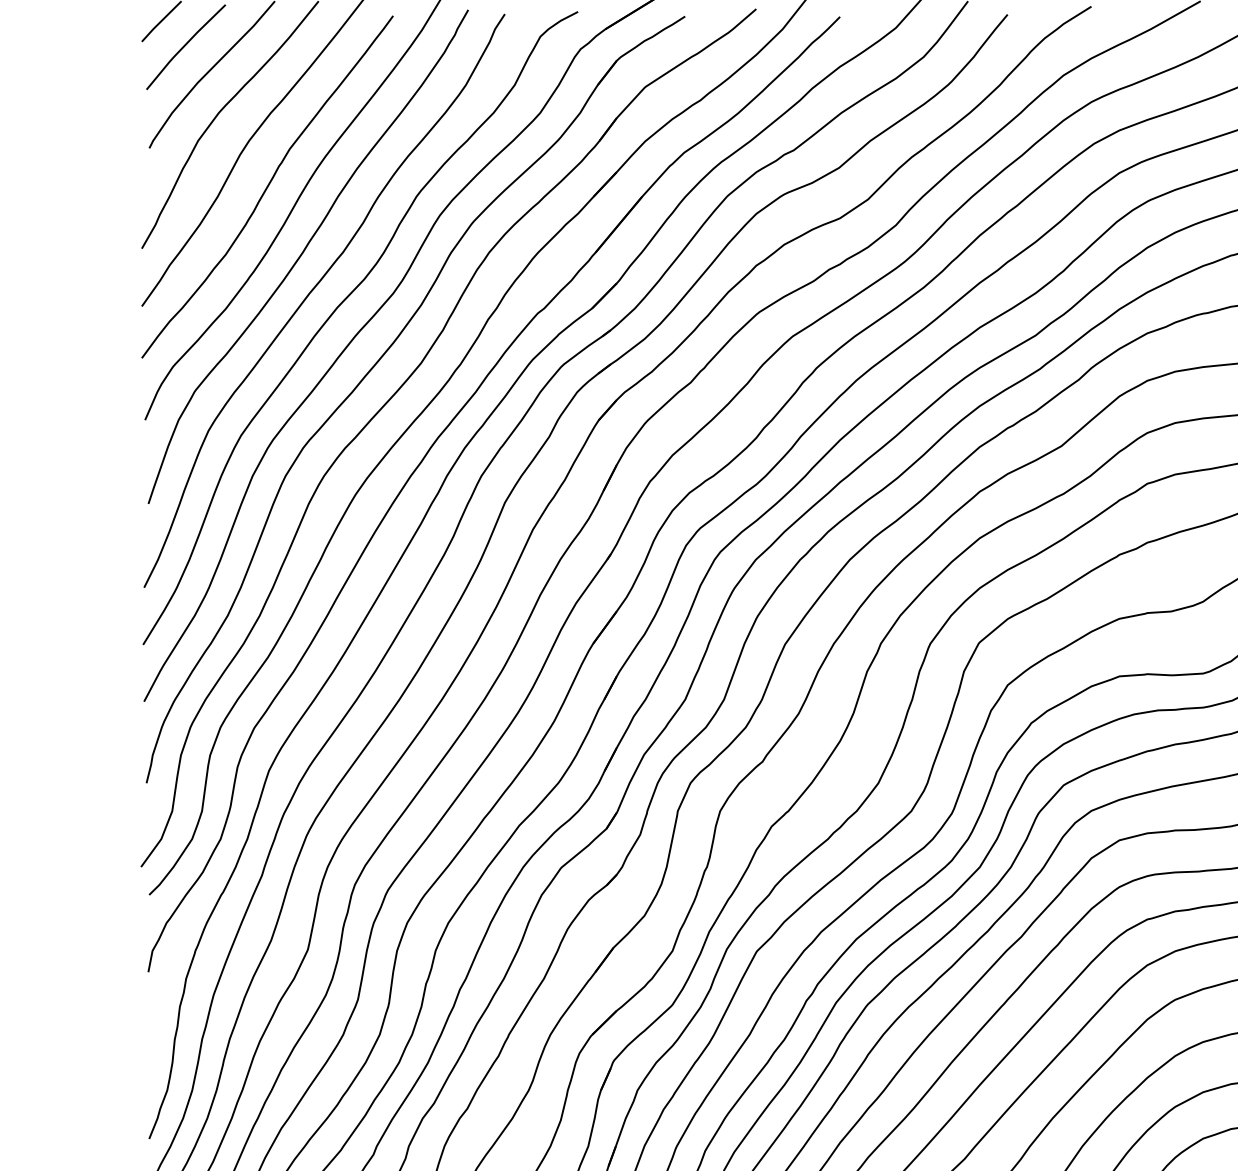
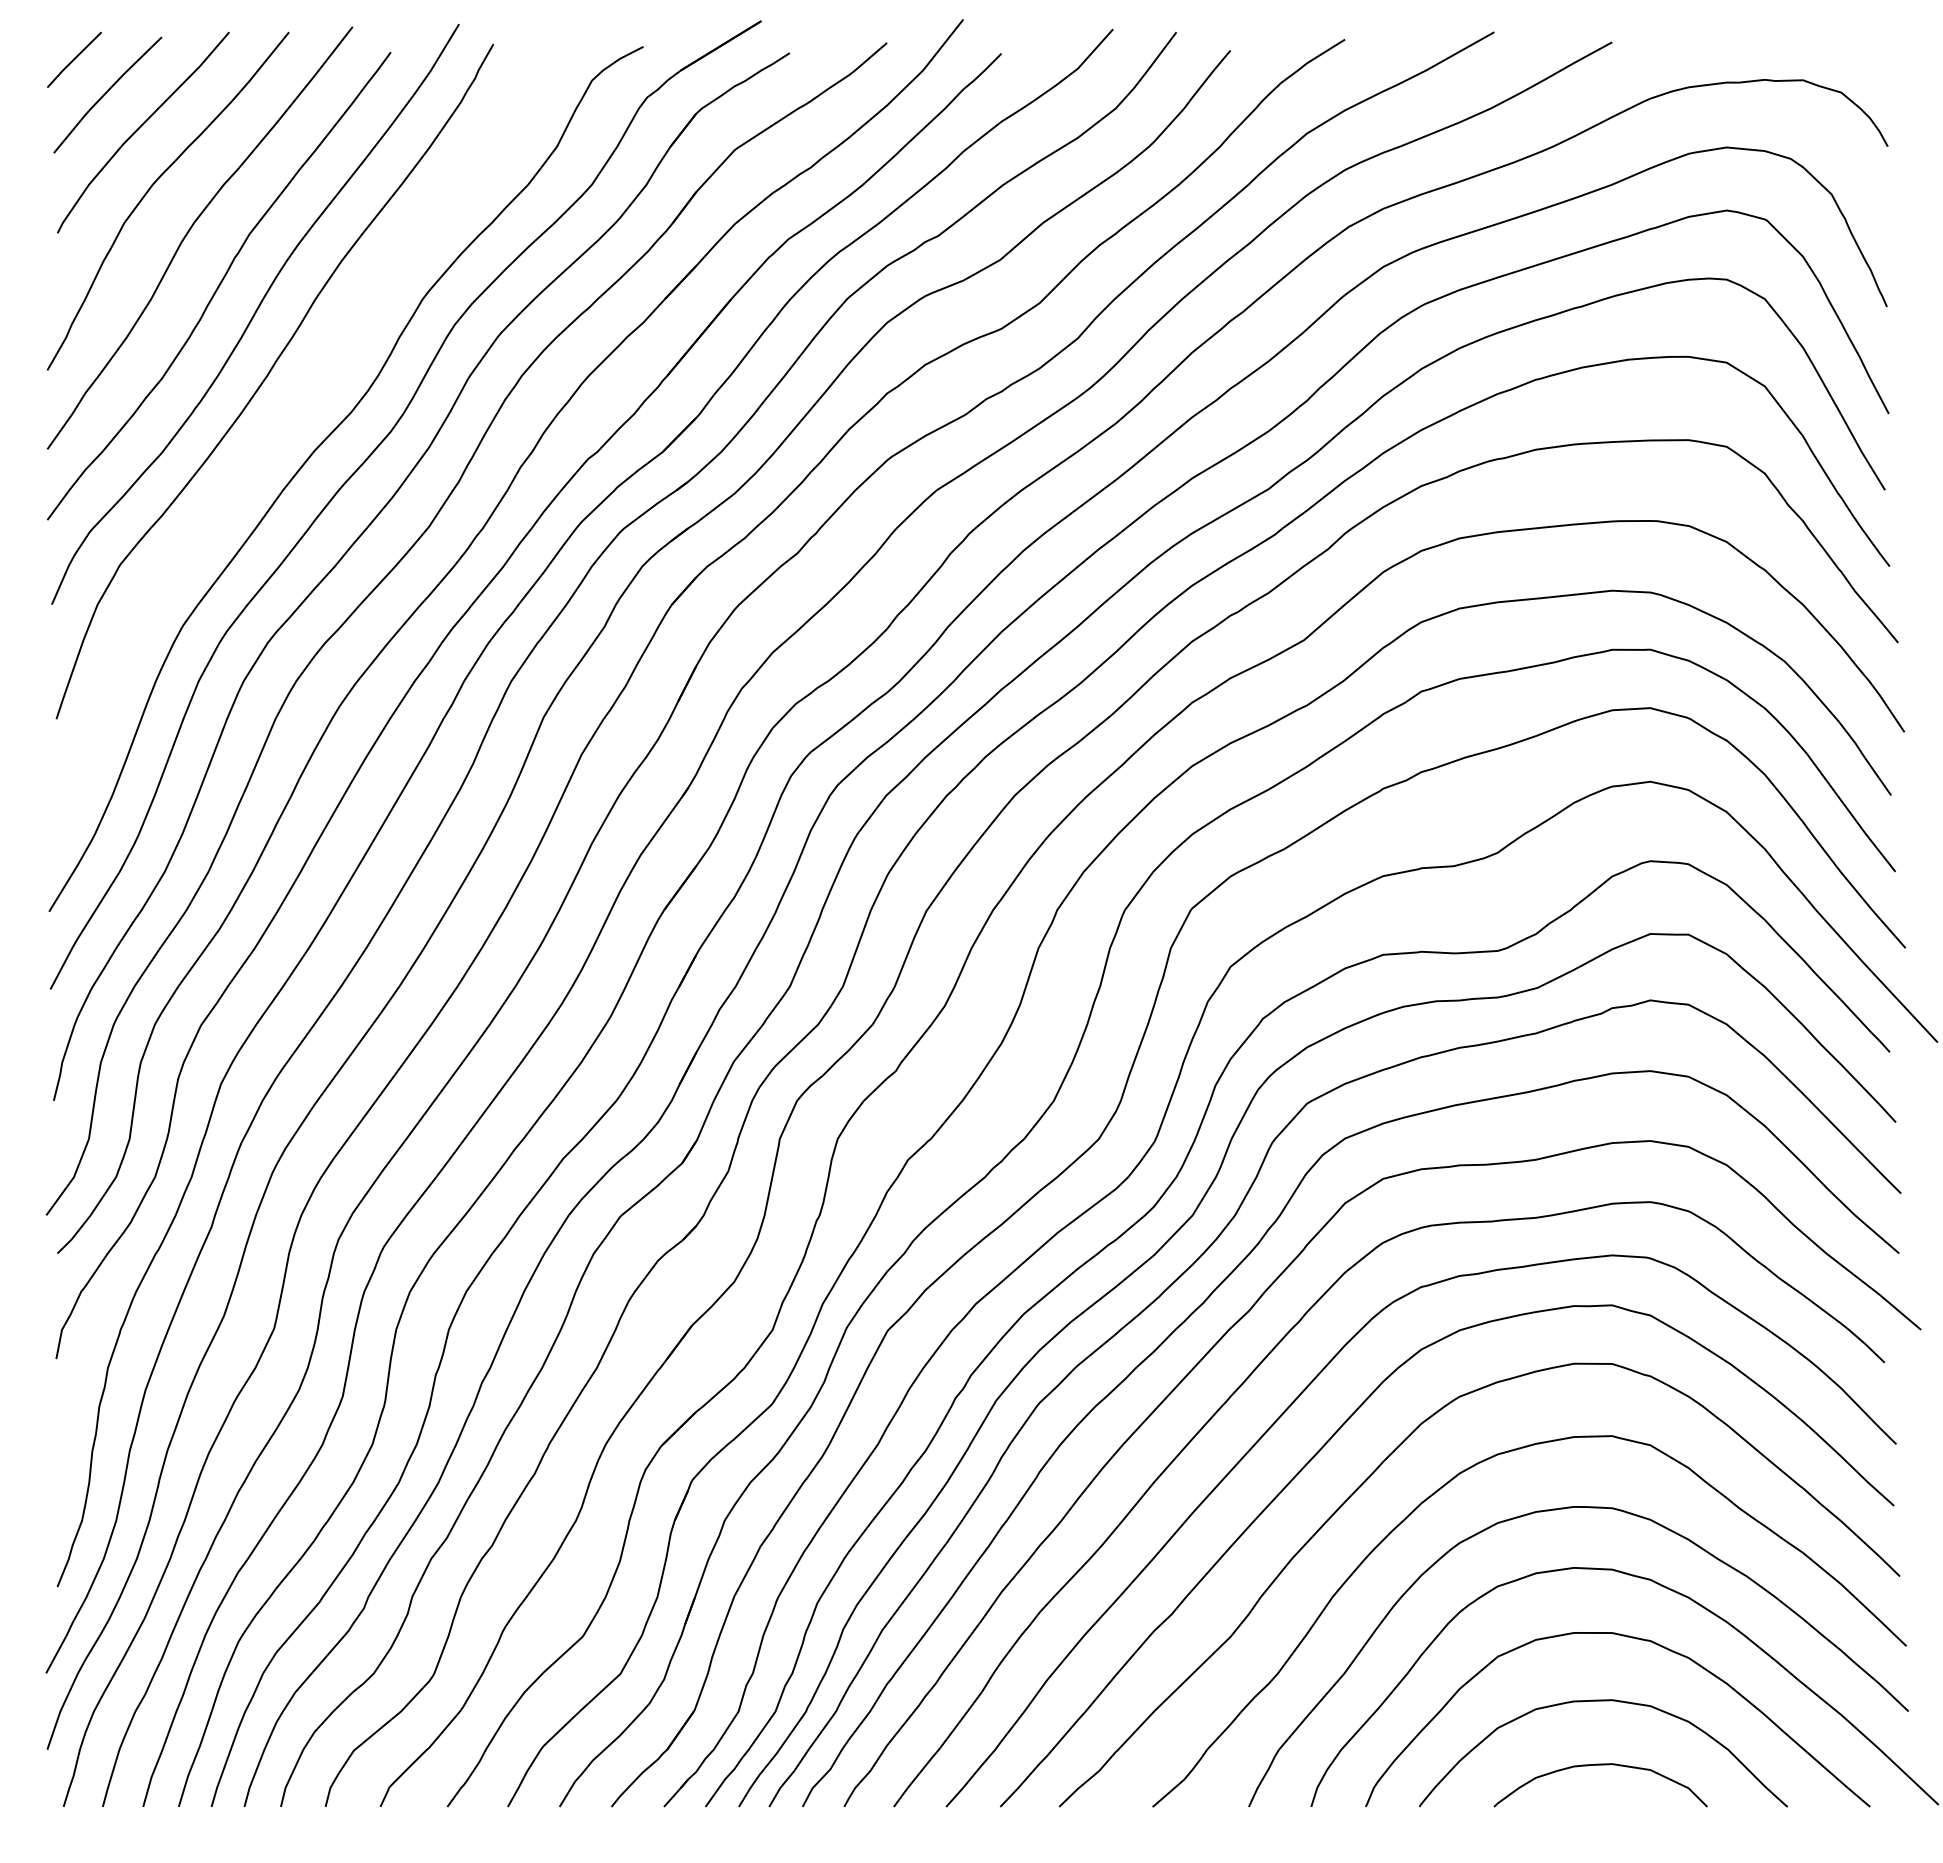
curve: (313, 289) -> (282, 426), removed

